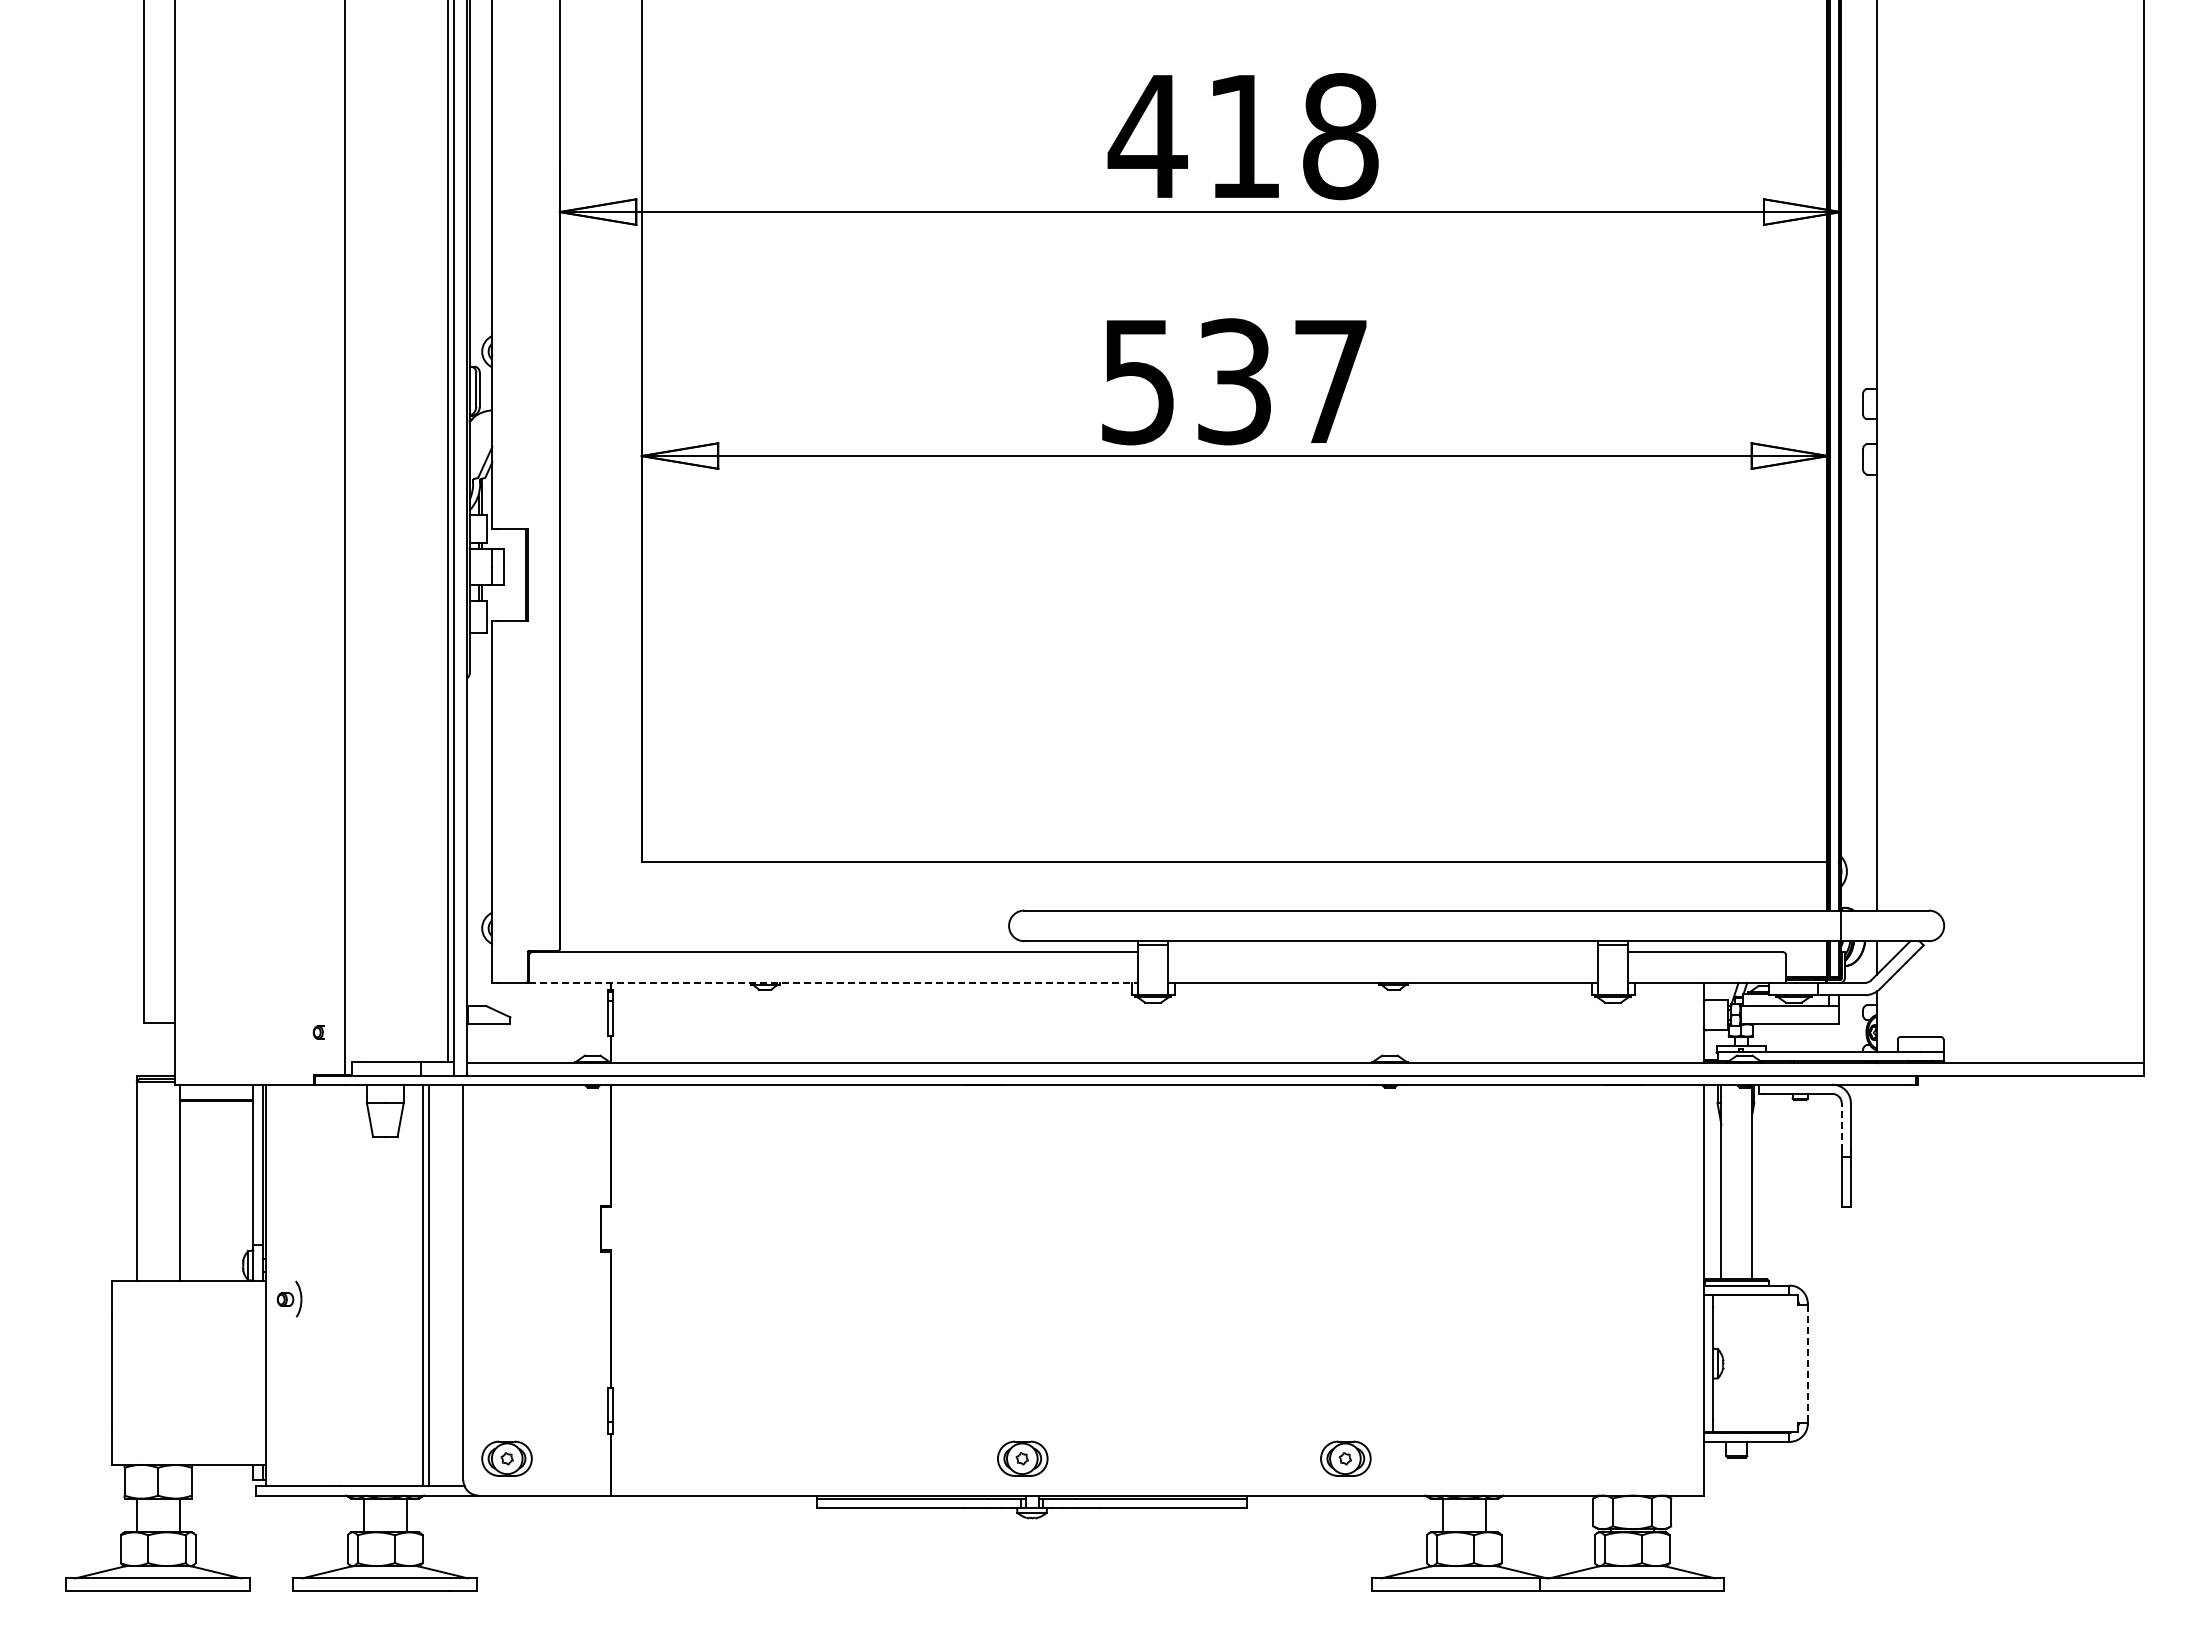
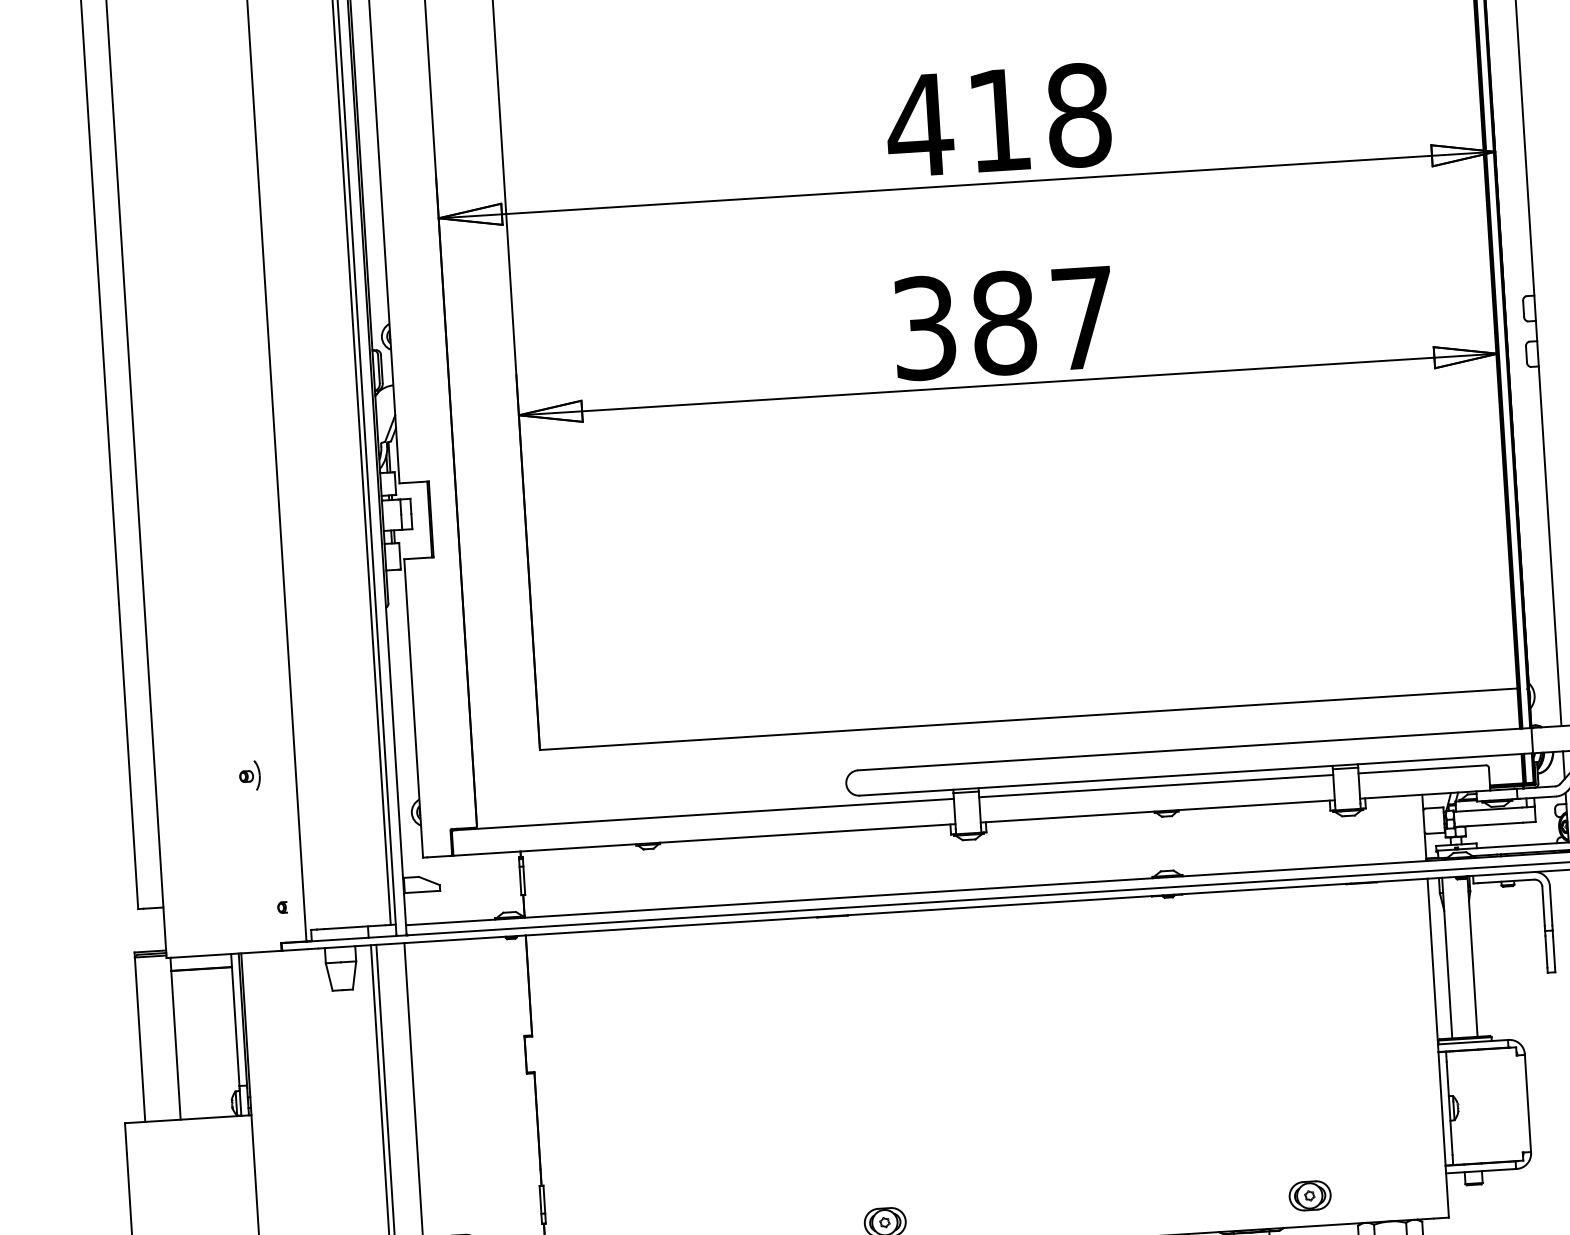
text: (1187, 381) -> (965, 325), 537 -> 387
line: (1382, 952) -> (1155, 786), added
line: (833, 982) -> (704, 839), dashed -> solid
line: (1841, 1126) -> (1543, 906), dashed -> solid
part: (289, 1298) -> (249, 775), moved
line: (1807, 1363) -> (1527, 1103), dashed -> solid
part: (1345, 1458) -> (1309, 1195), moved

